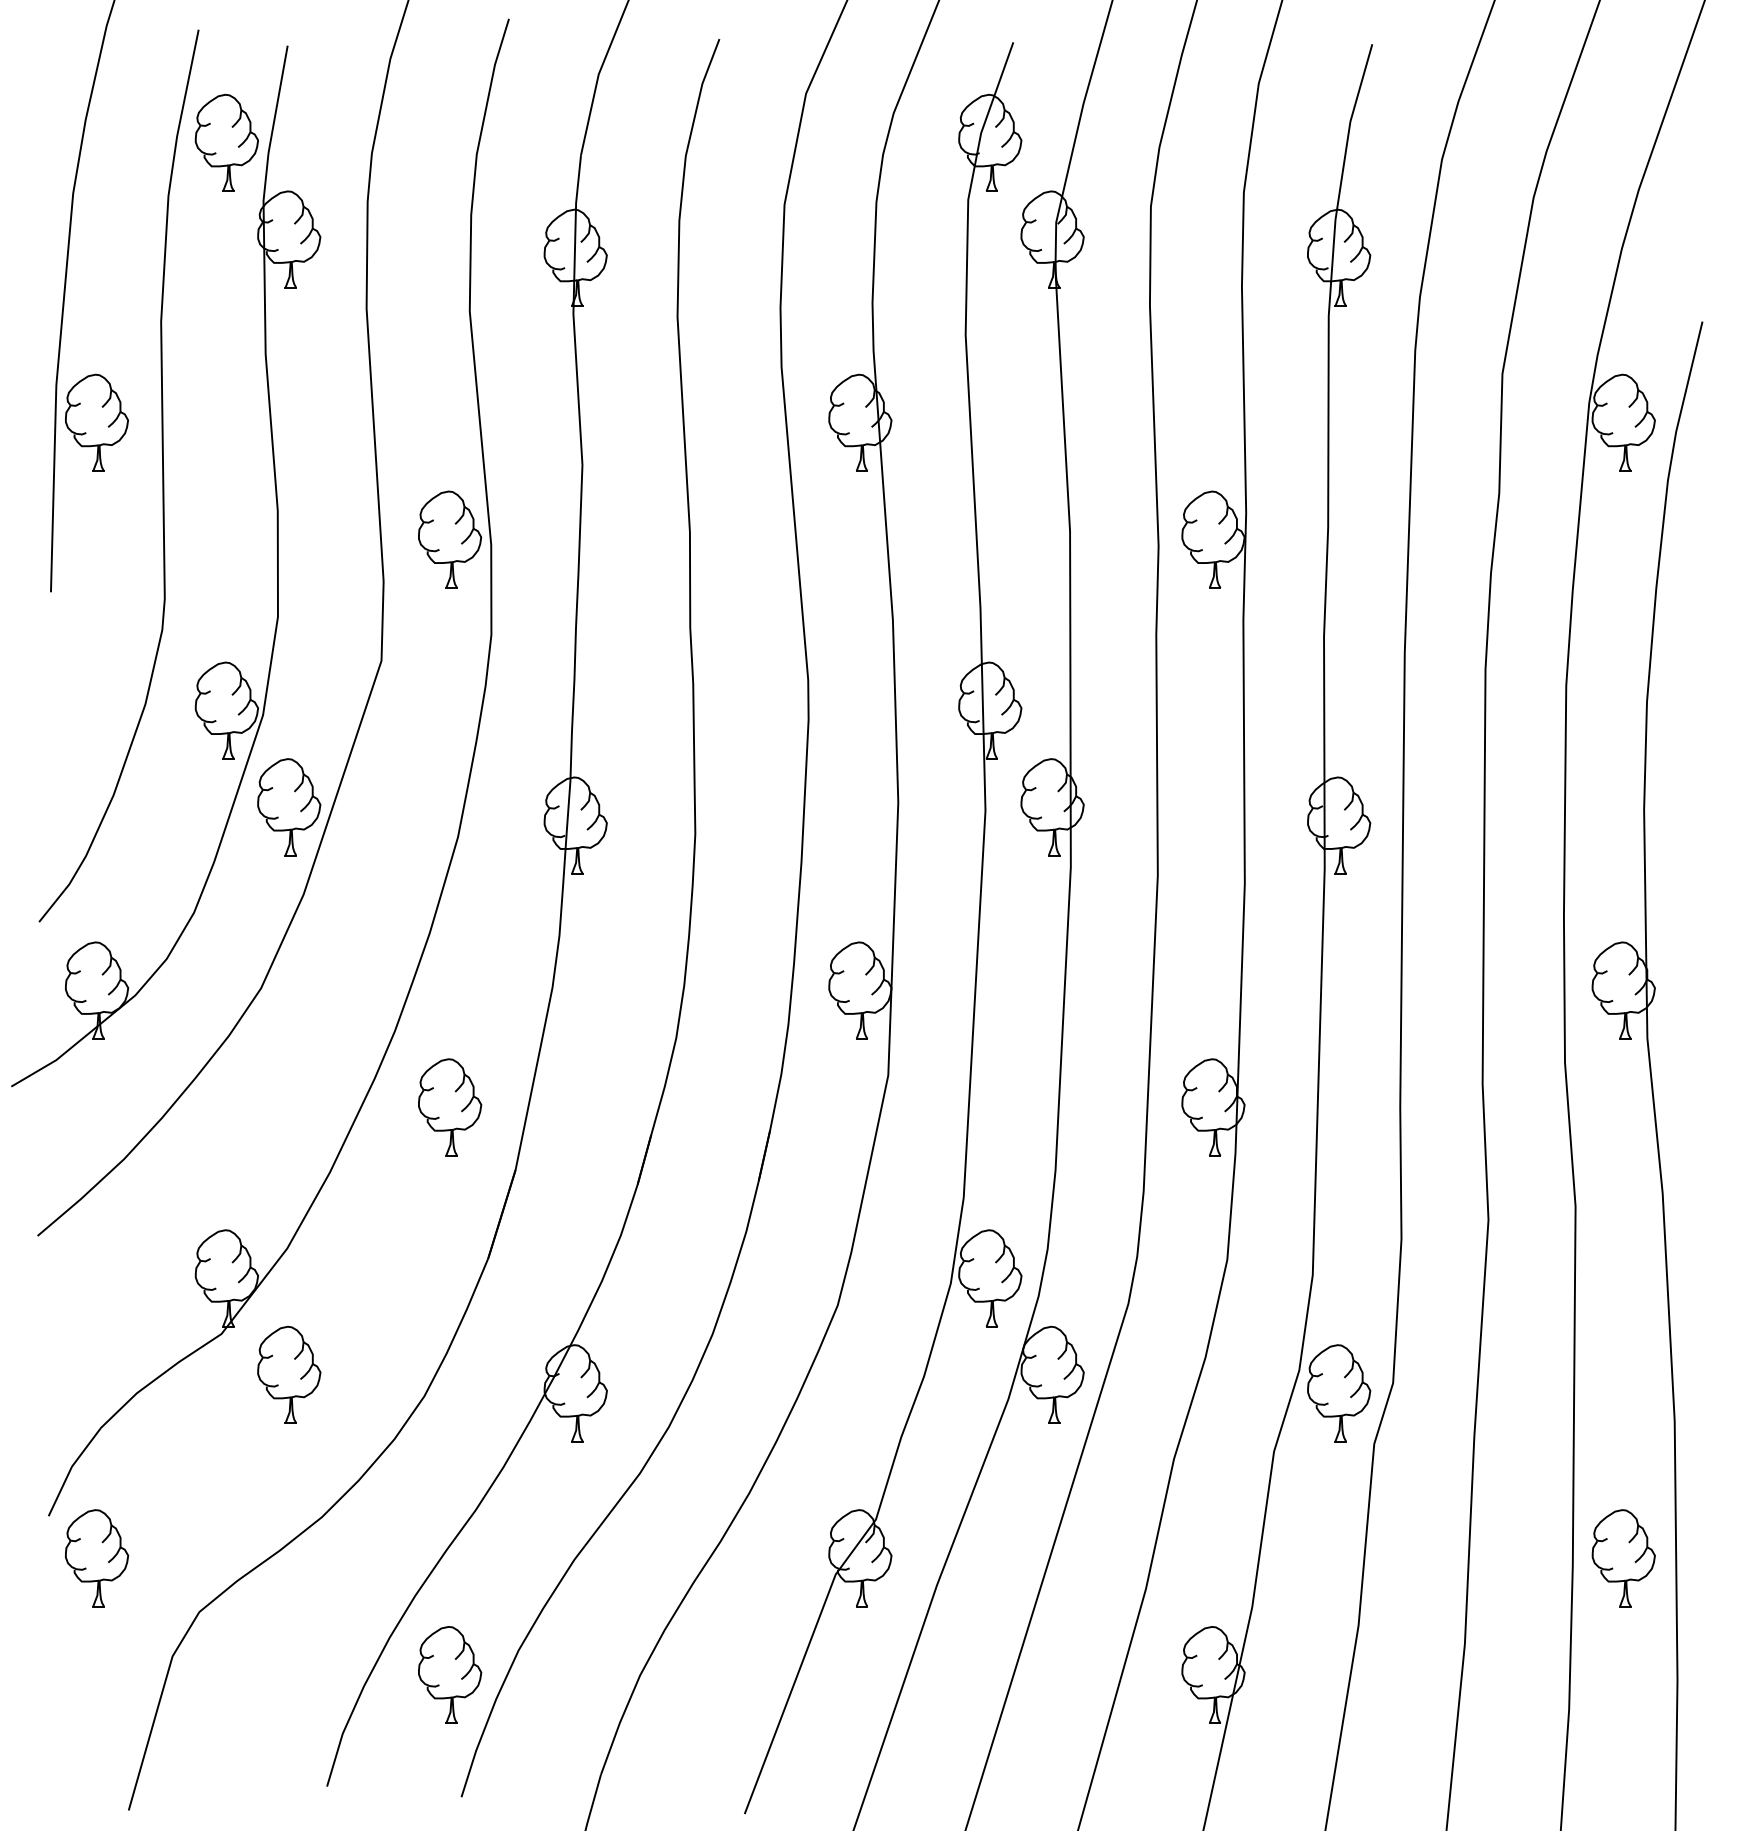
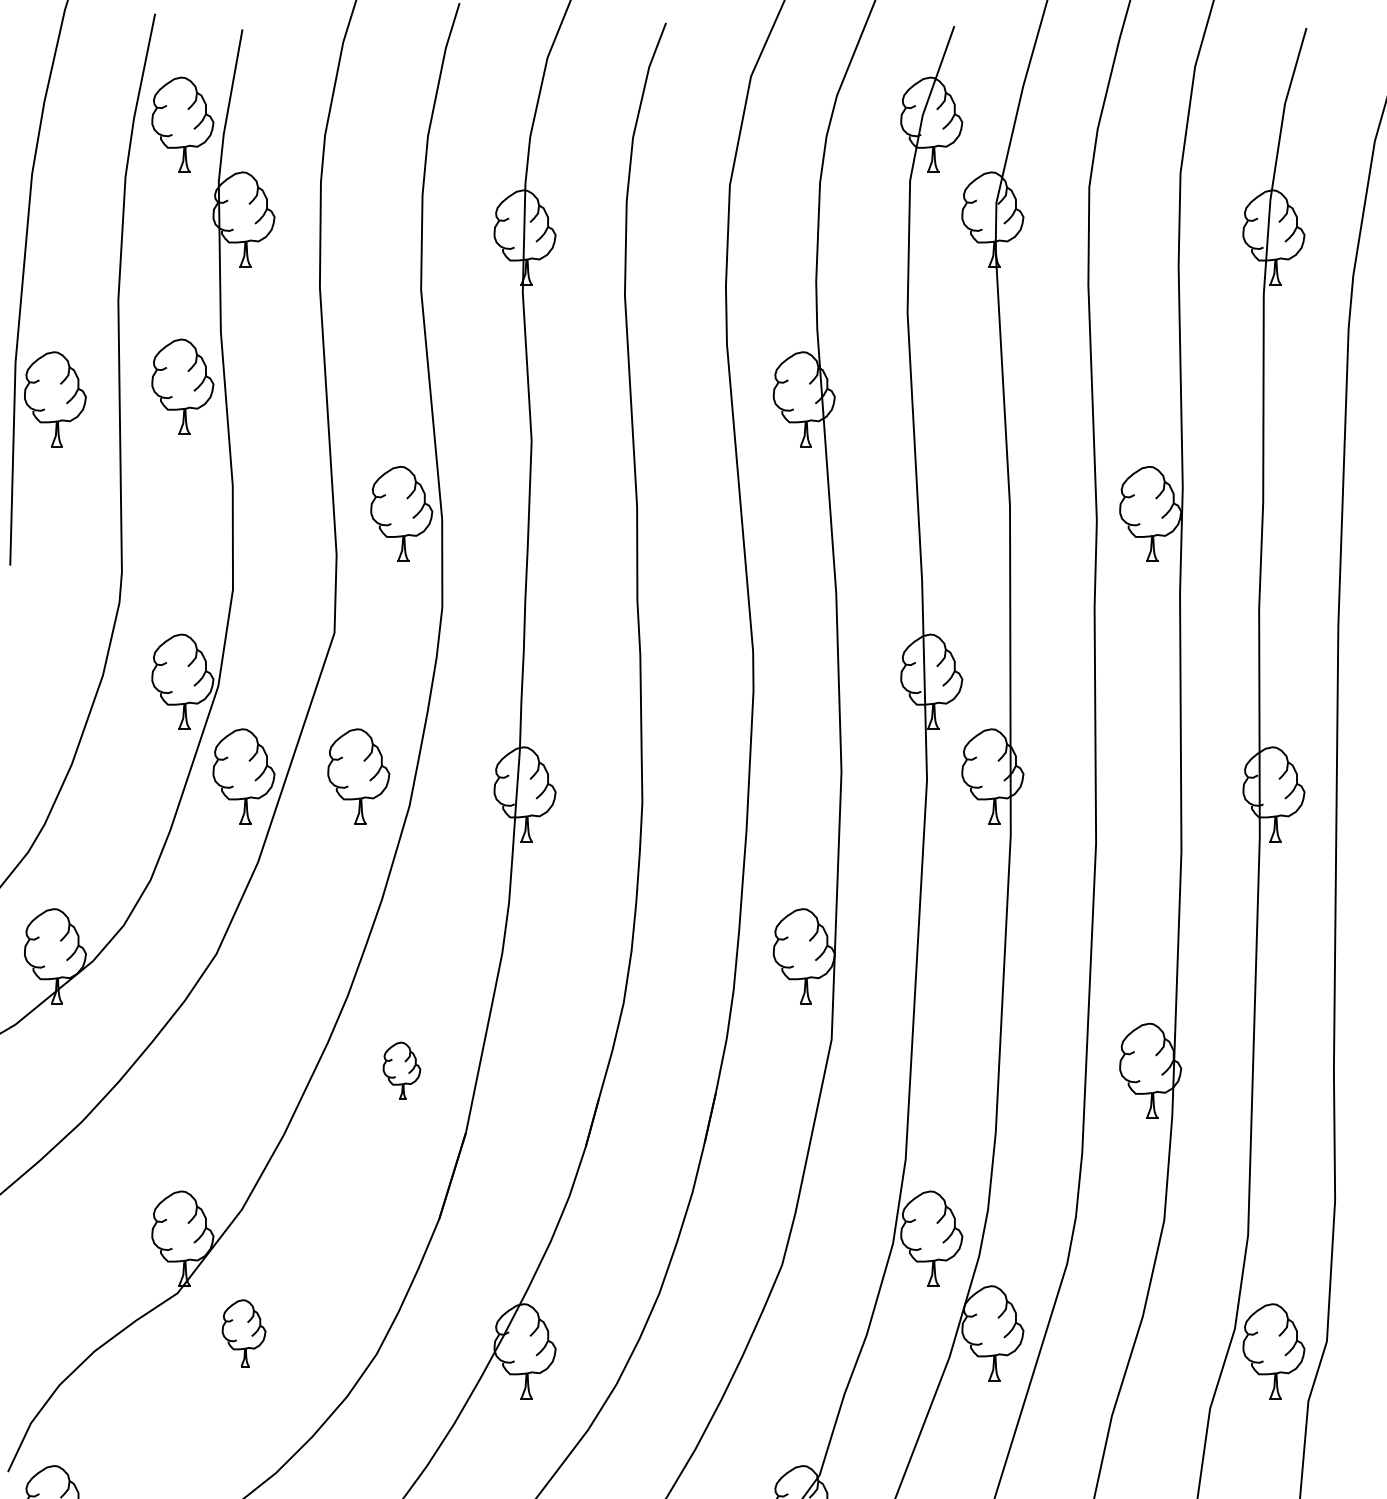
part: (226, 409) -> (182, 386), added
part: (406, 807) -> (359, 776), added
part: (450, 1107) -> (402, 1071), size x0.6
part: (289, 1374) -> (244, 1332), size x0.7

